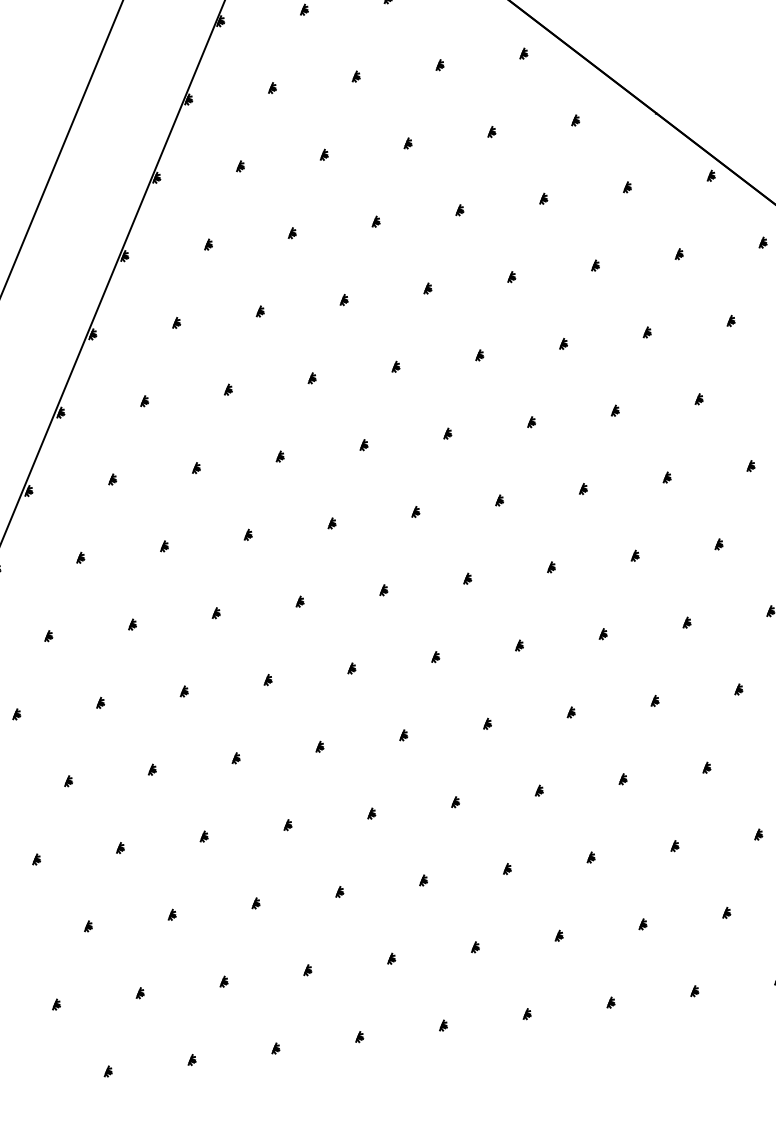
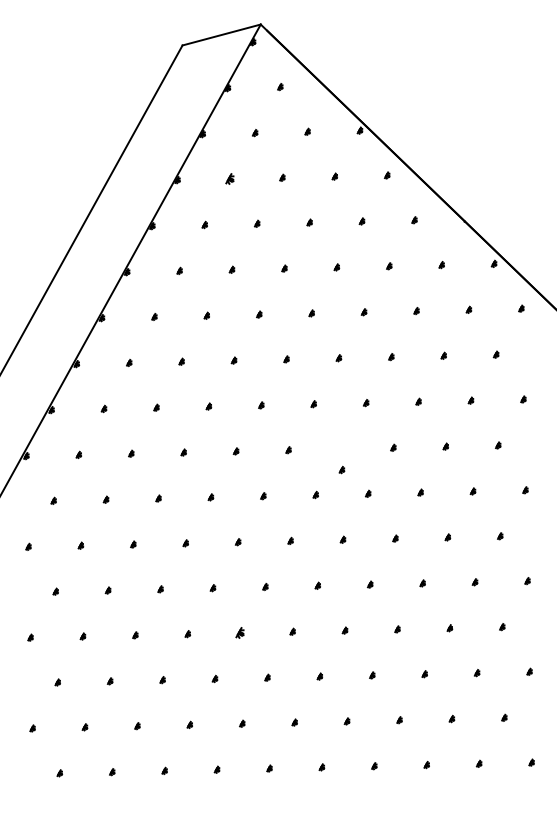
part: (271, 87) -> (229, 178), size x1.6
part: (498, 499) -> (341, 469), moved
part: (371, 812) -> (240, 632), size x1.6

